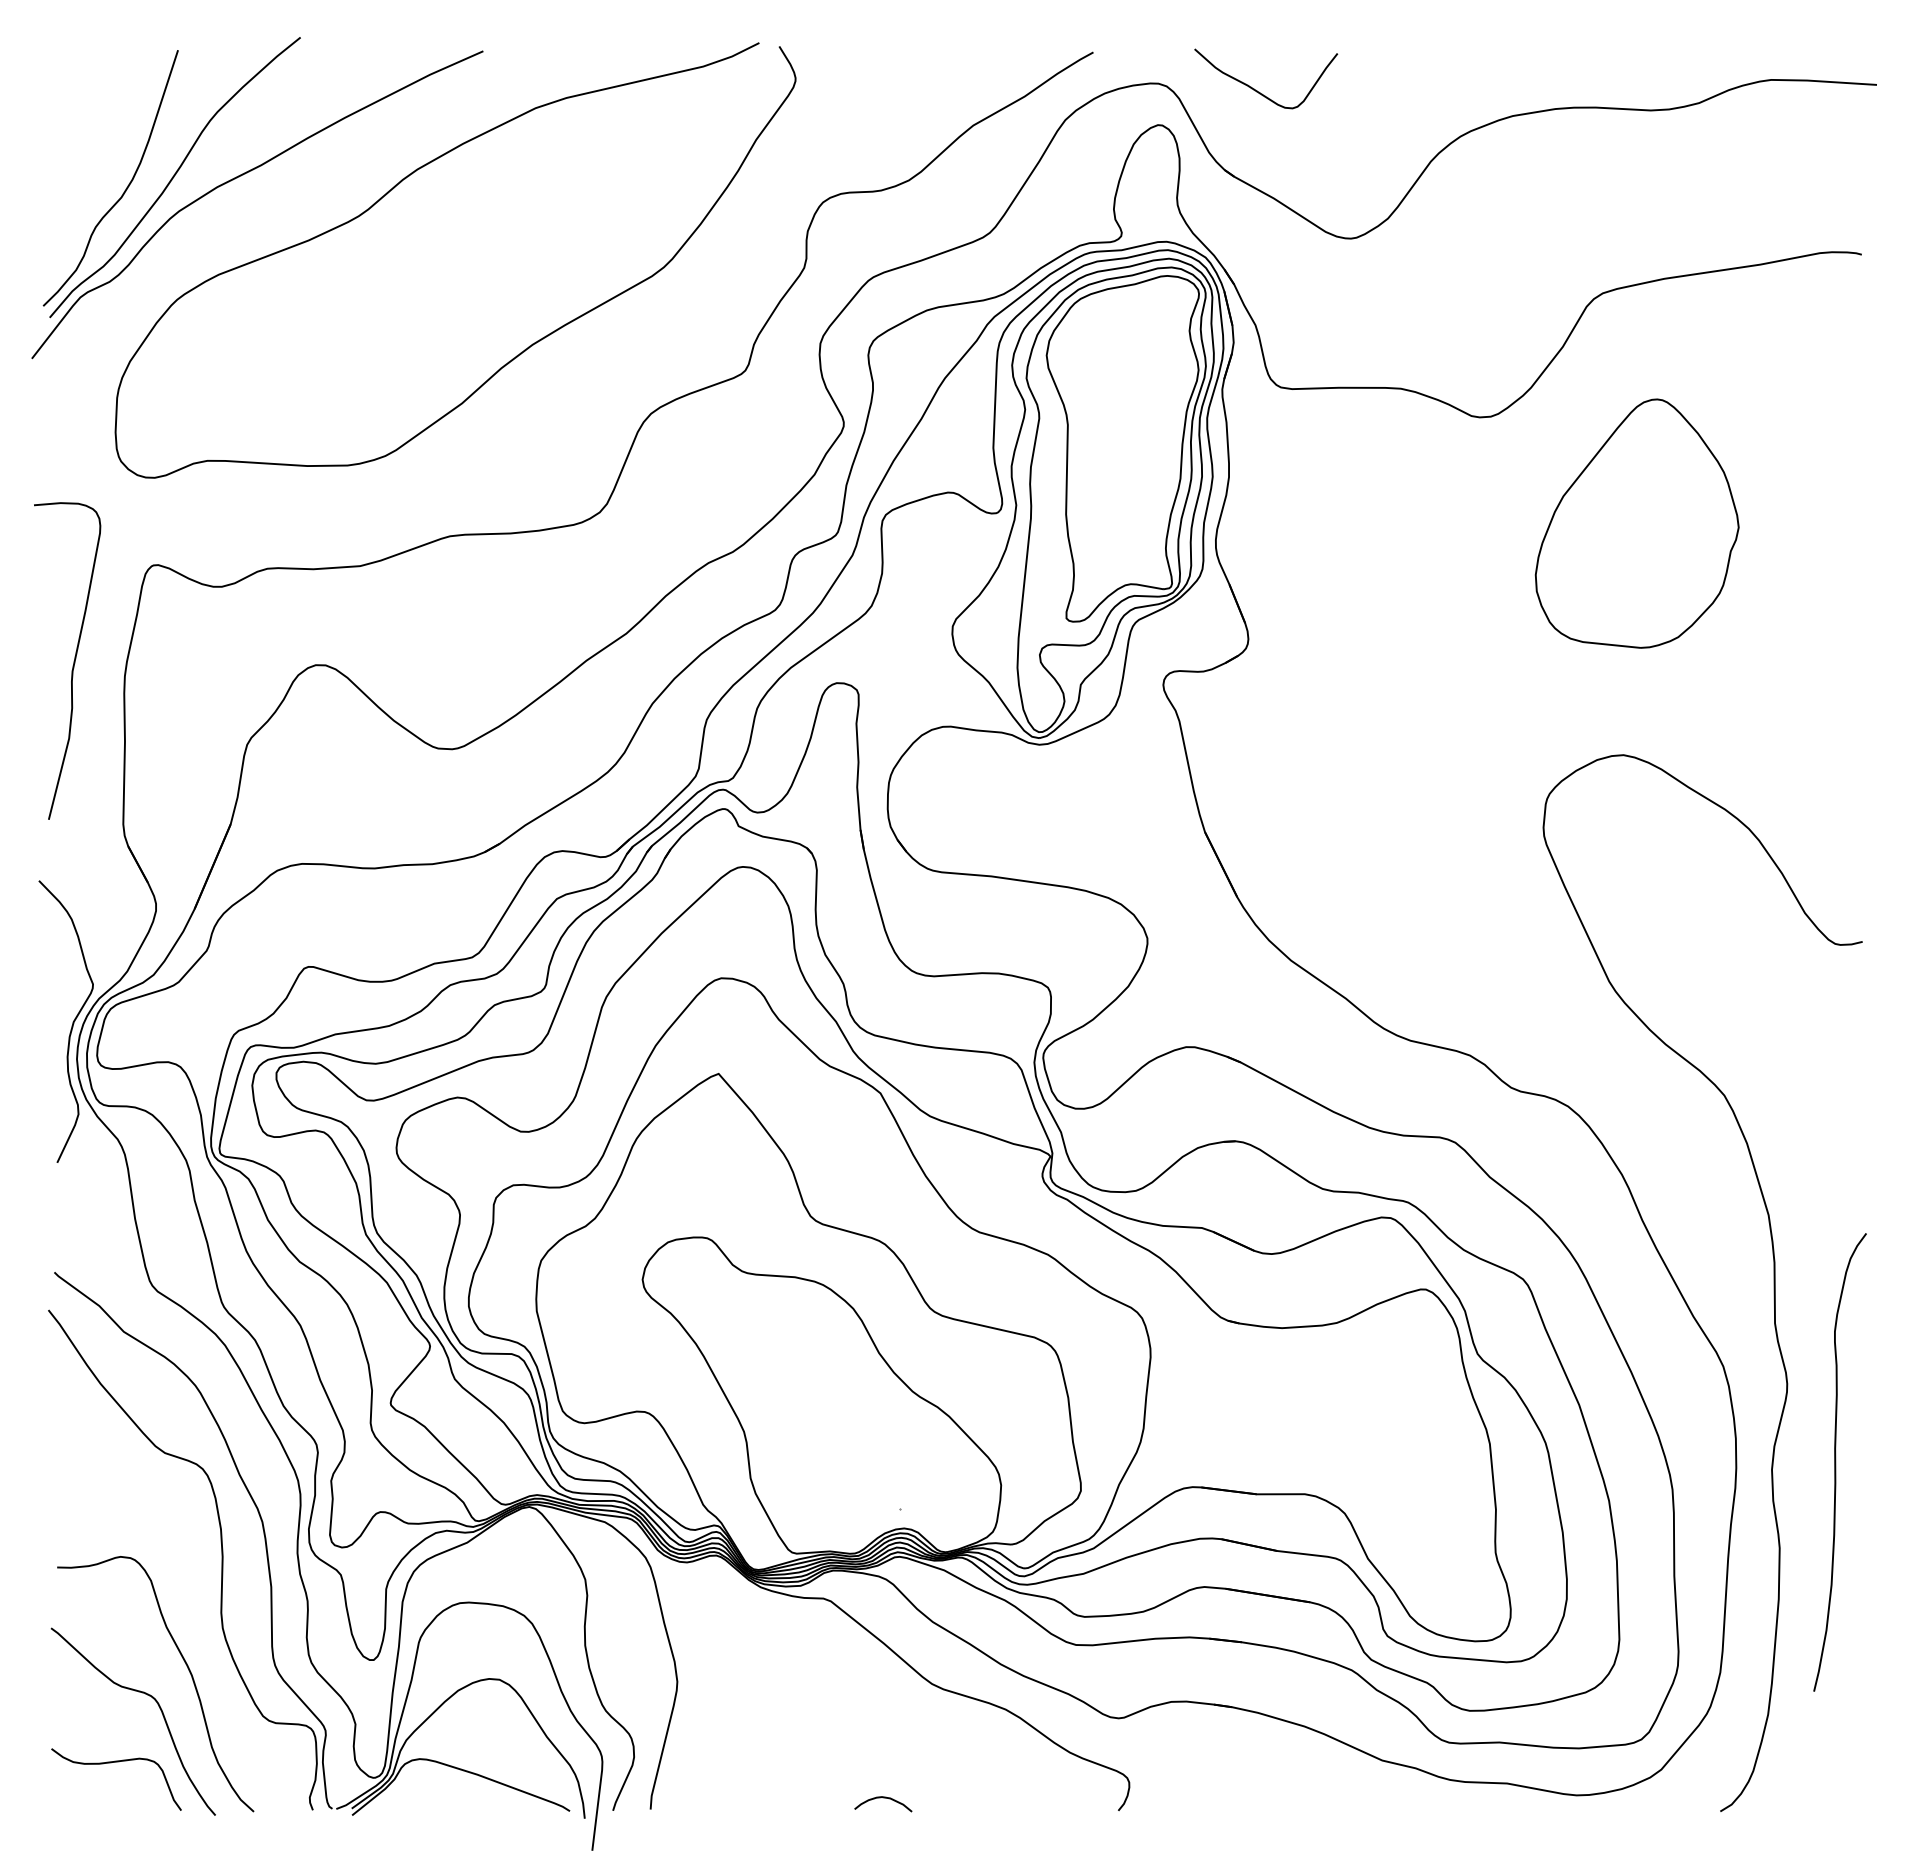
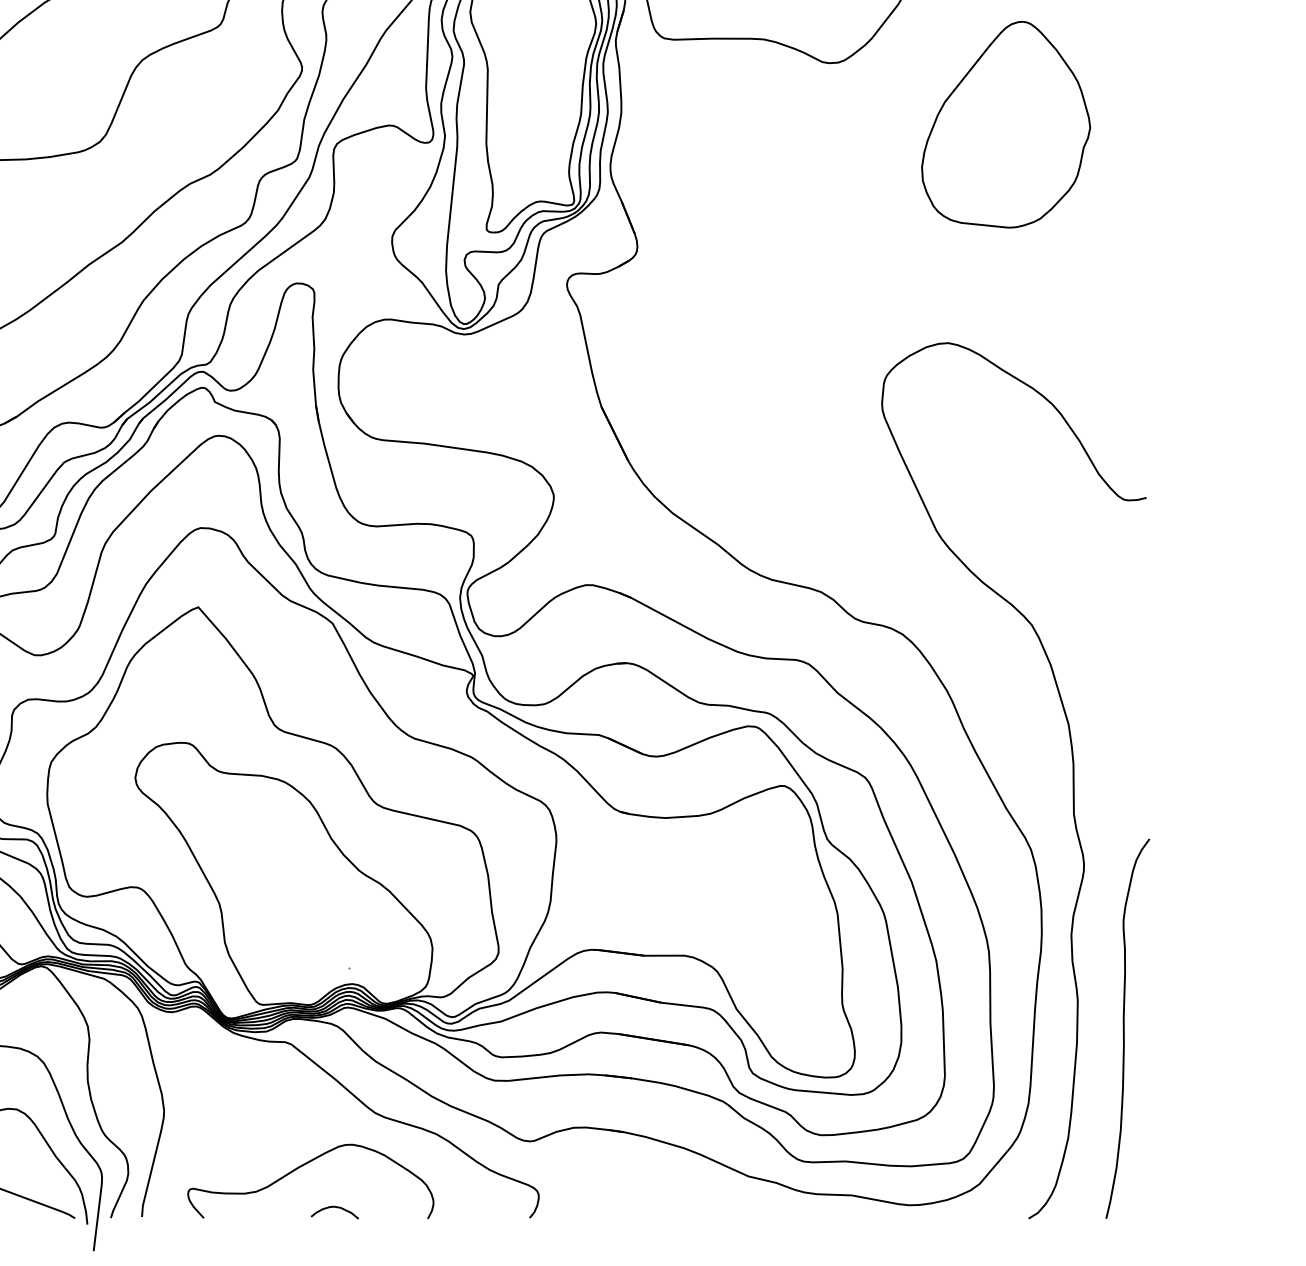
part: (1636, 523) -> (1005, 124), moved
curve: (1836, 1462) -> (1124, 1028), moved
curve: (844, 1748) -> (302, 1166), added

